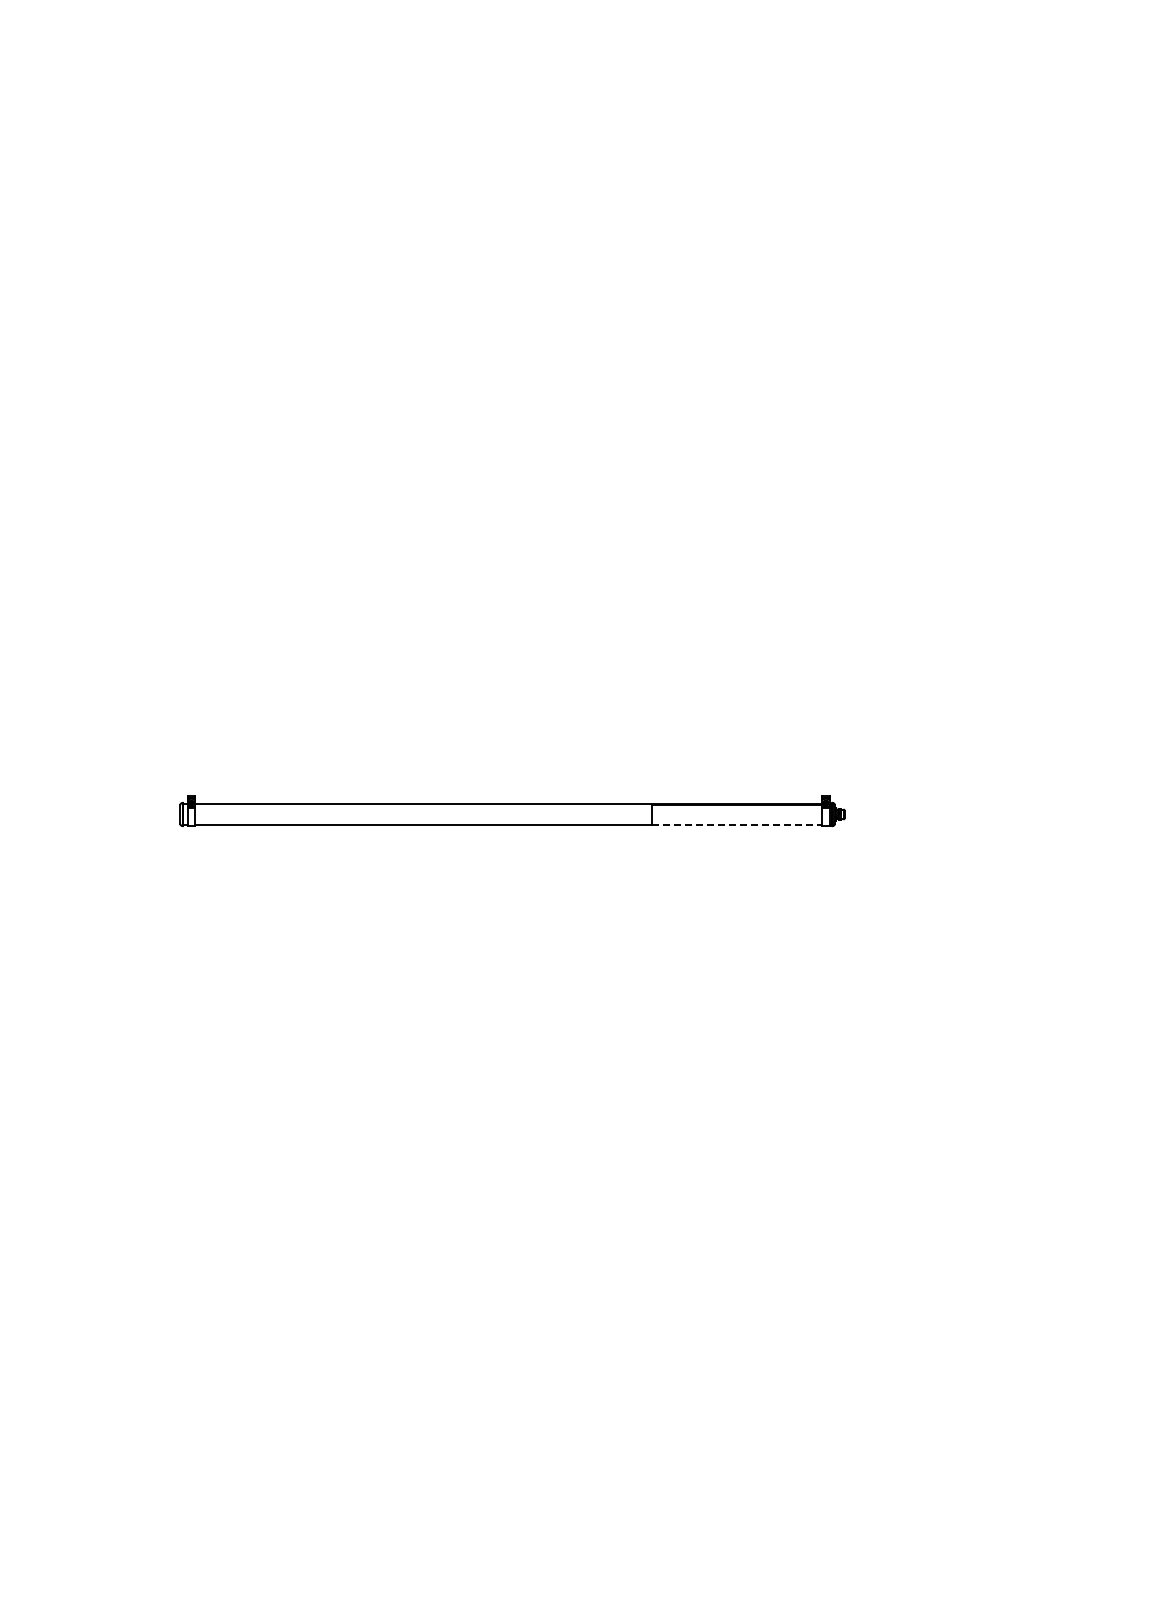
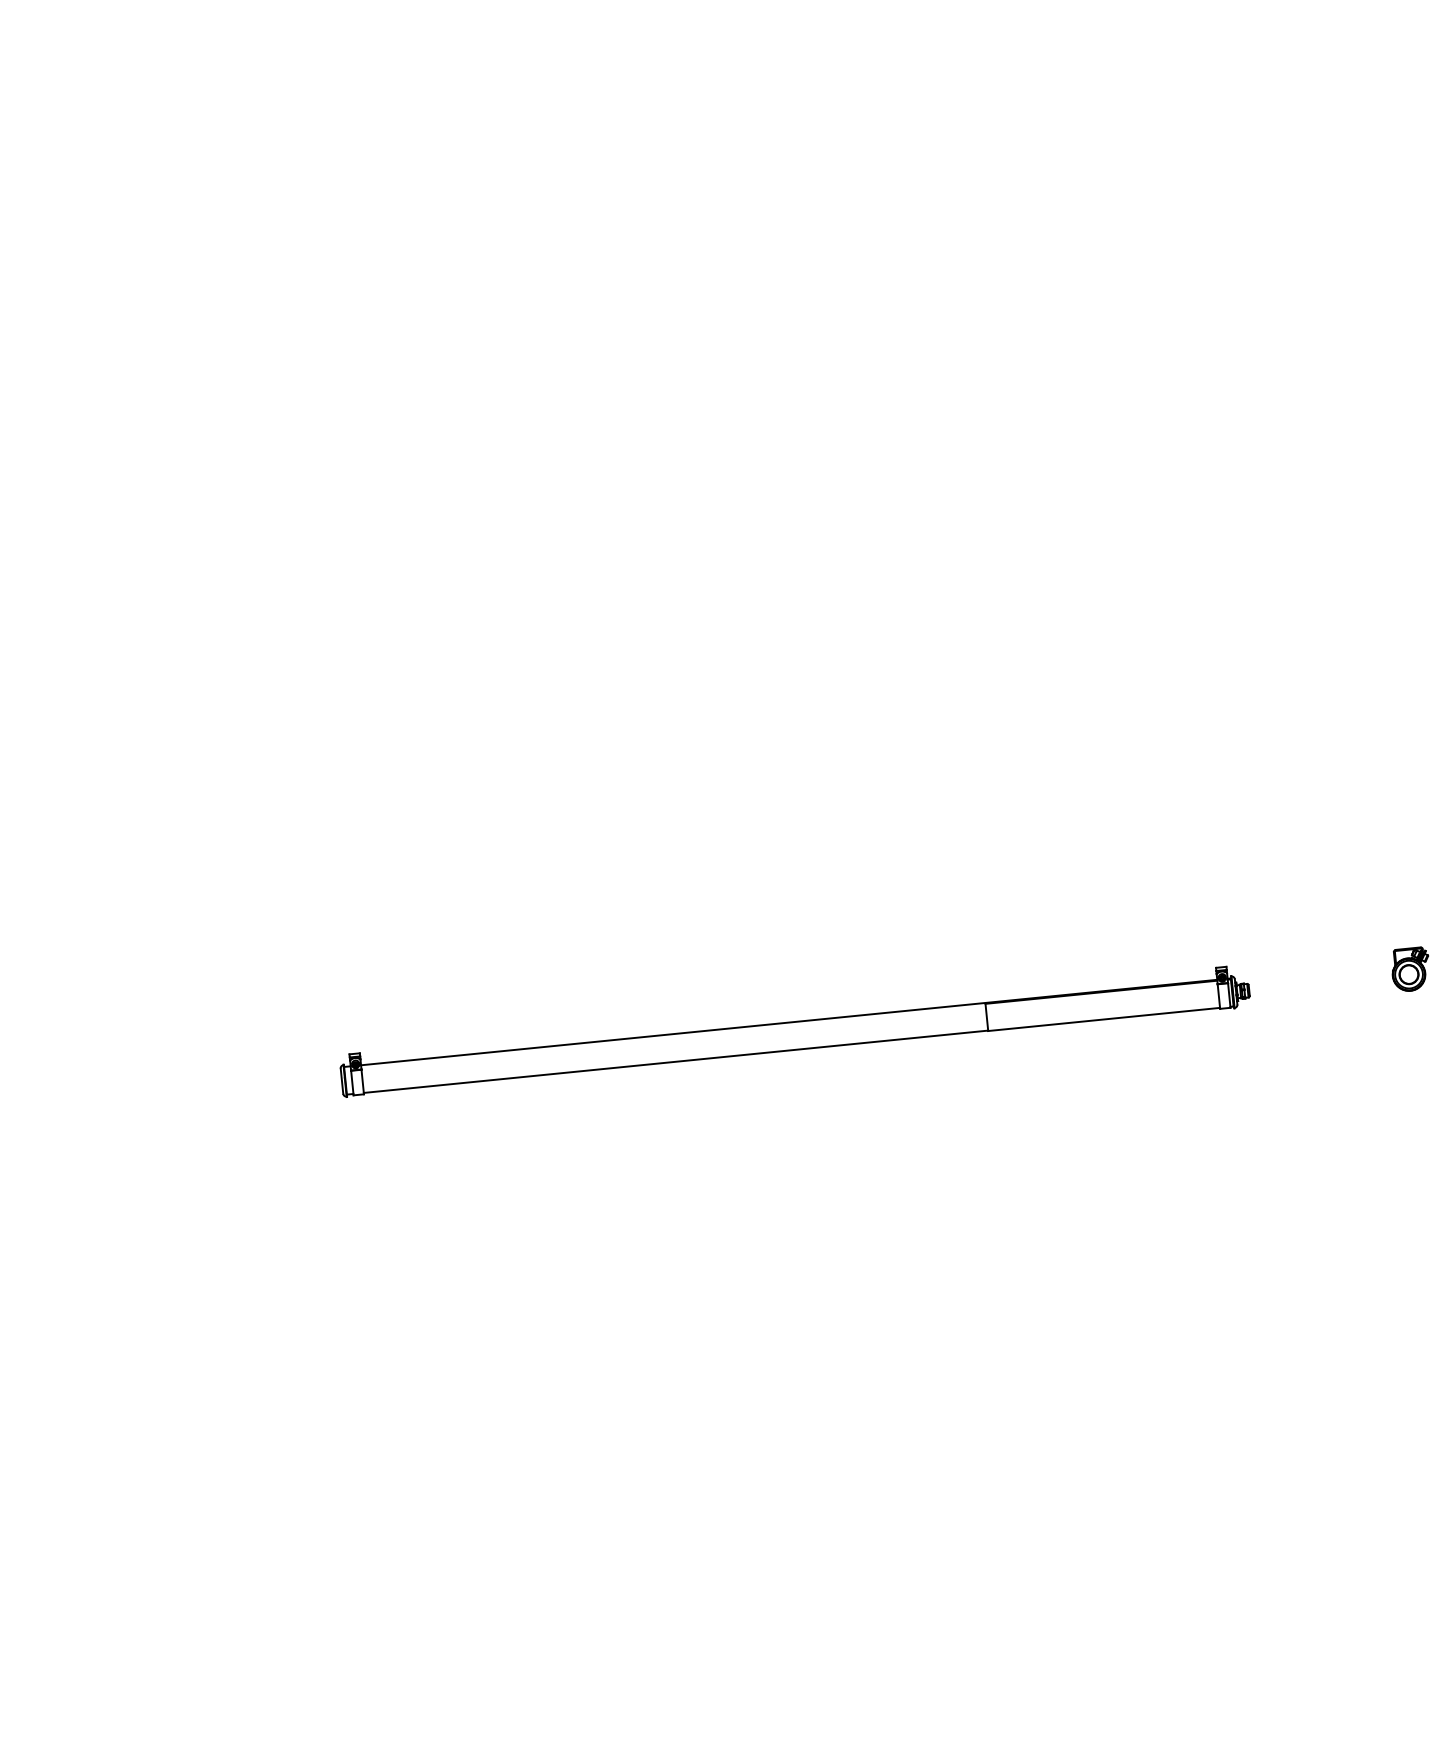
part: (962, 810) -> (1409, 969), added
line: (737, 824) -> (1104, 1018), dashed -> solid

